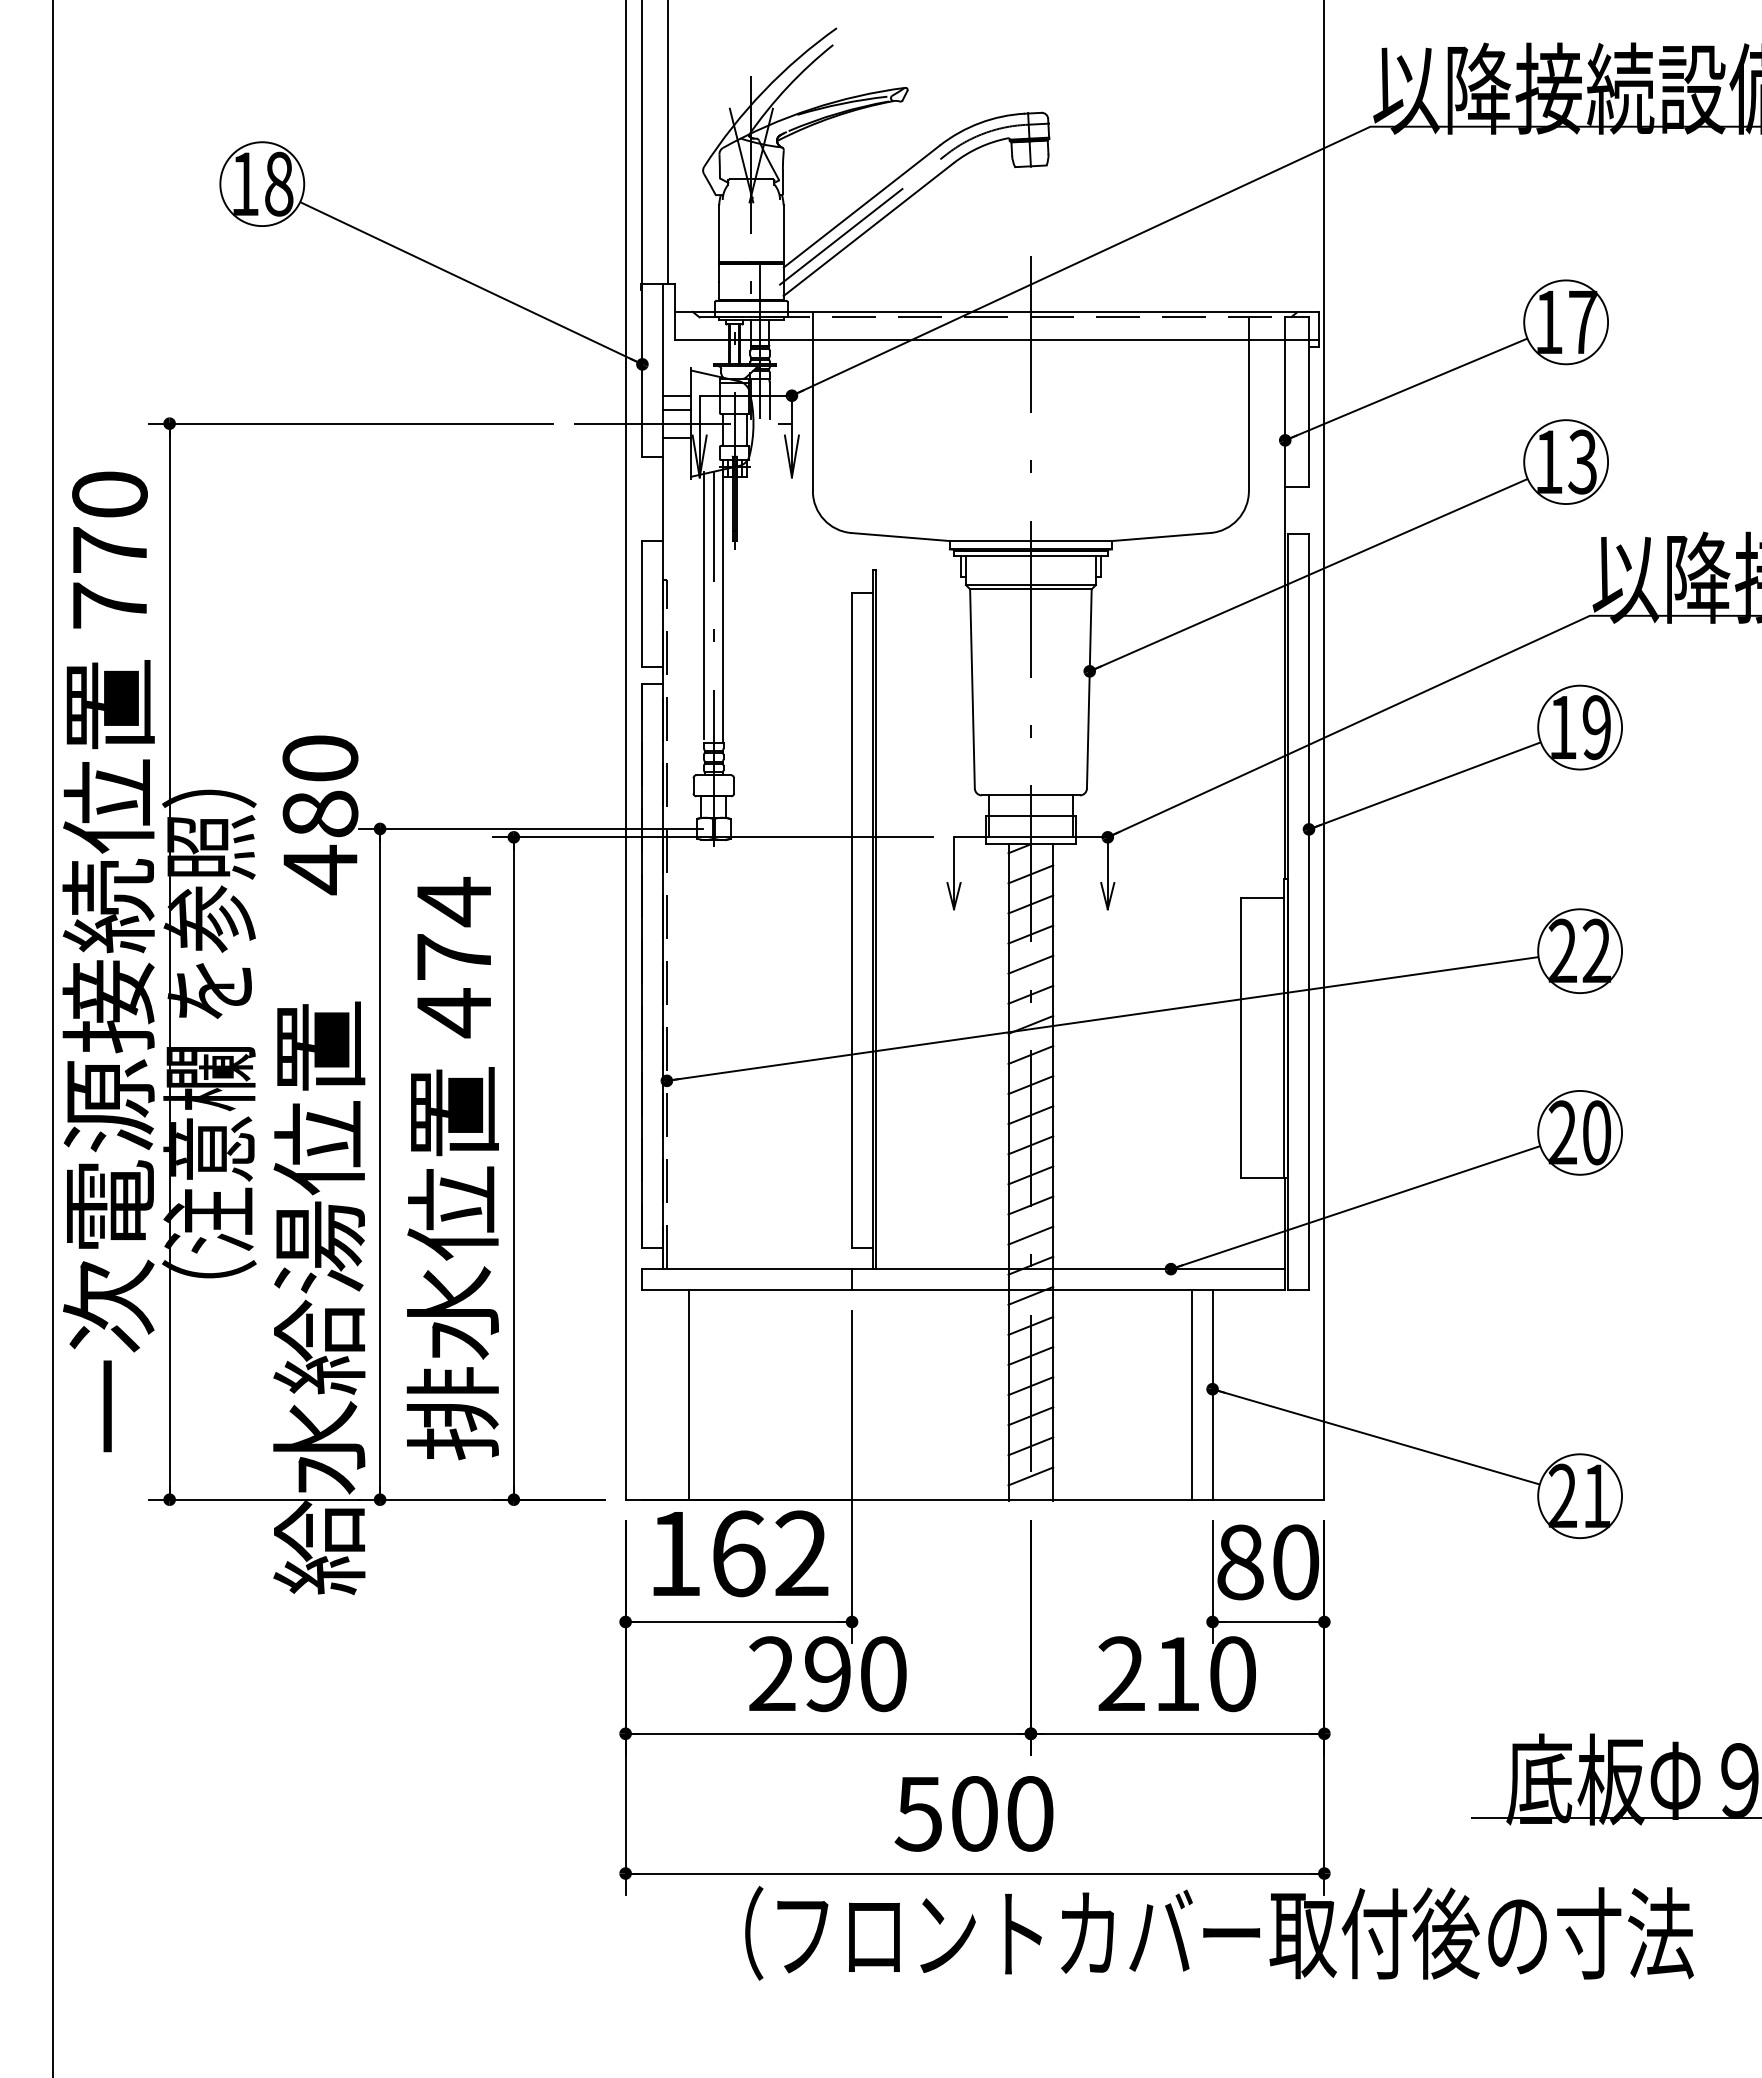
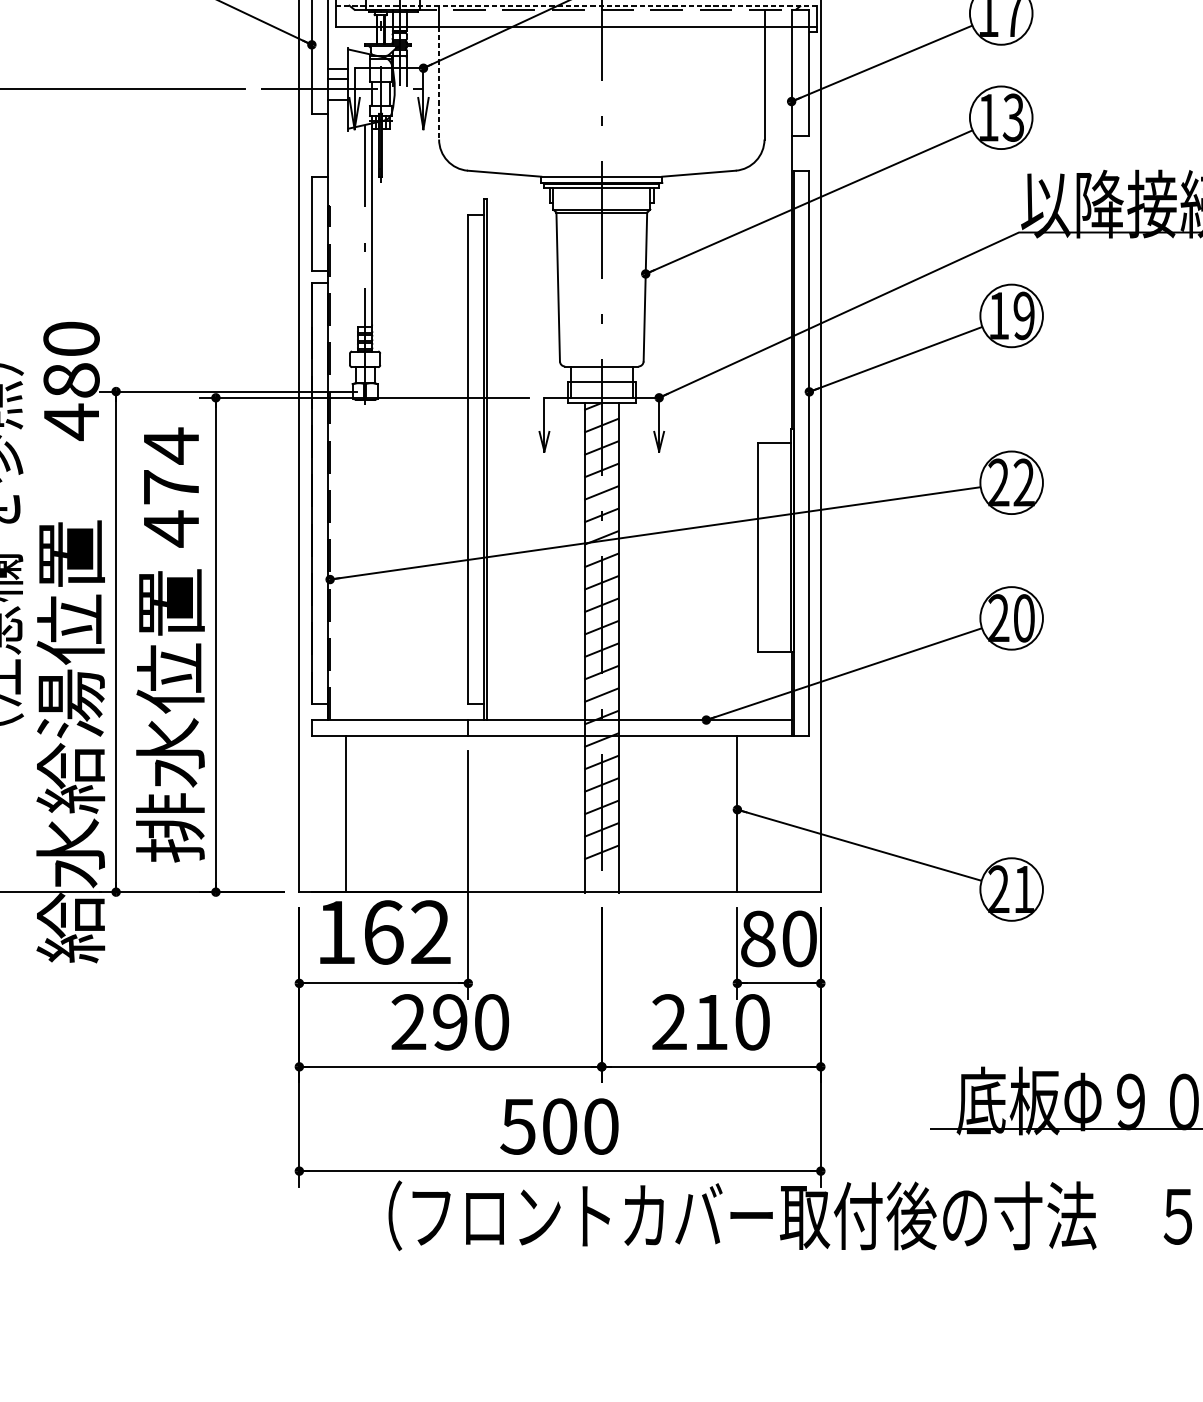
line: (997, 311) -> (576, 5), solid -> dashed
line: (812, 415) -> (438, 83), solid -> dashed
line: (704, 605) -> (358, 224), removed
line: (1191, 1394) -> (721, 813), removed
line: (1030, 1476) -> (601, 874), removed

